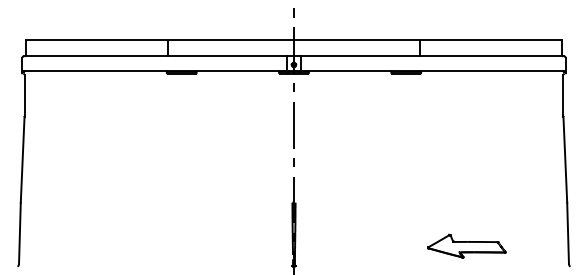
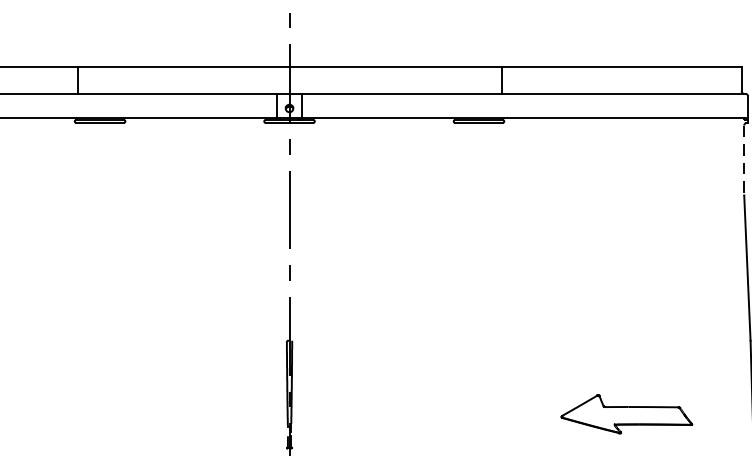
line: (563, 95) -> (744, 159), solid -> dashed
part: (466, 245) -> (626, 413), moved

